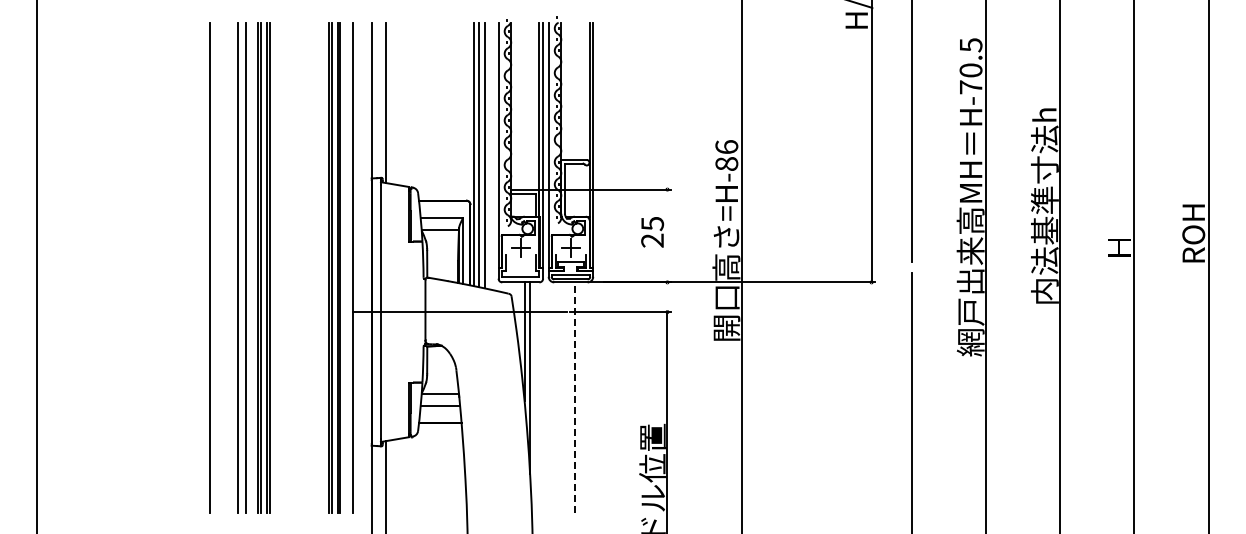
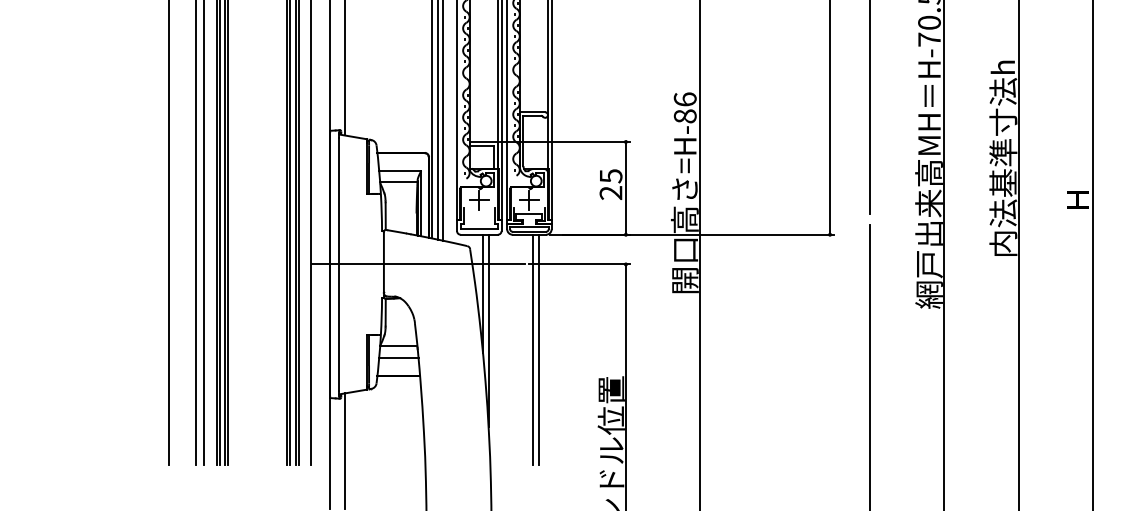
line: (667, 235) -> (625, 187), added
line: (574, 396) -> (532, 348), dashed -> solid
line: (580, 397) -> (538, 349), added

